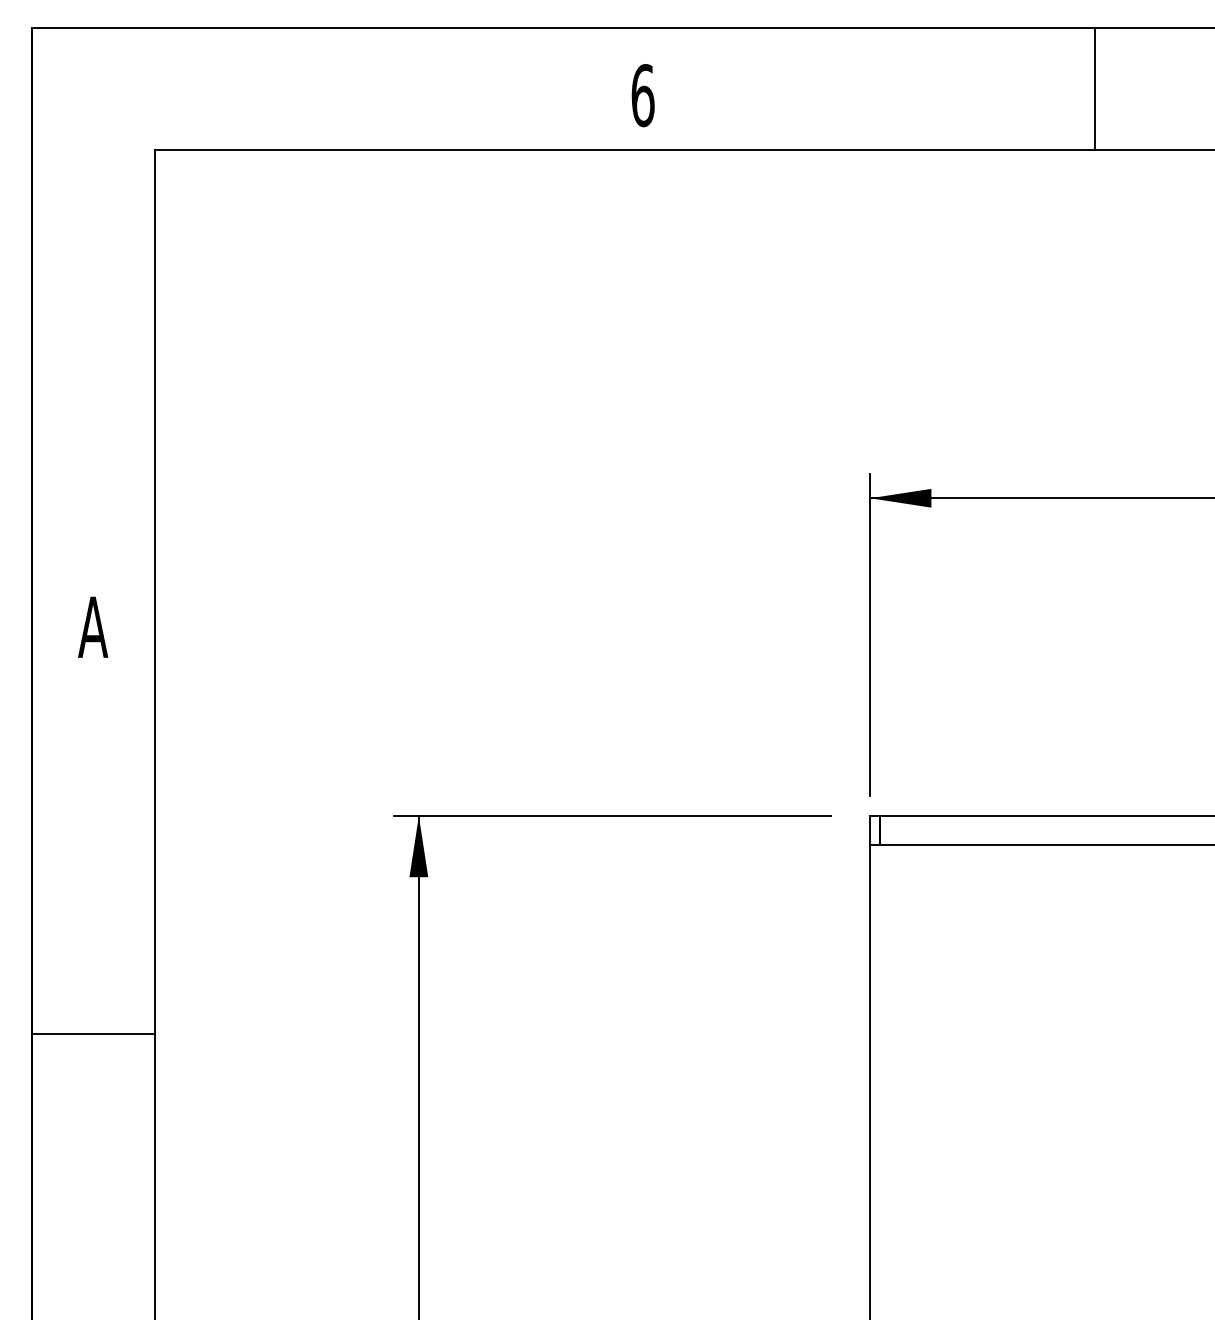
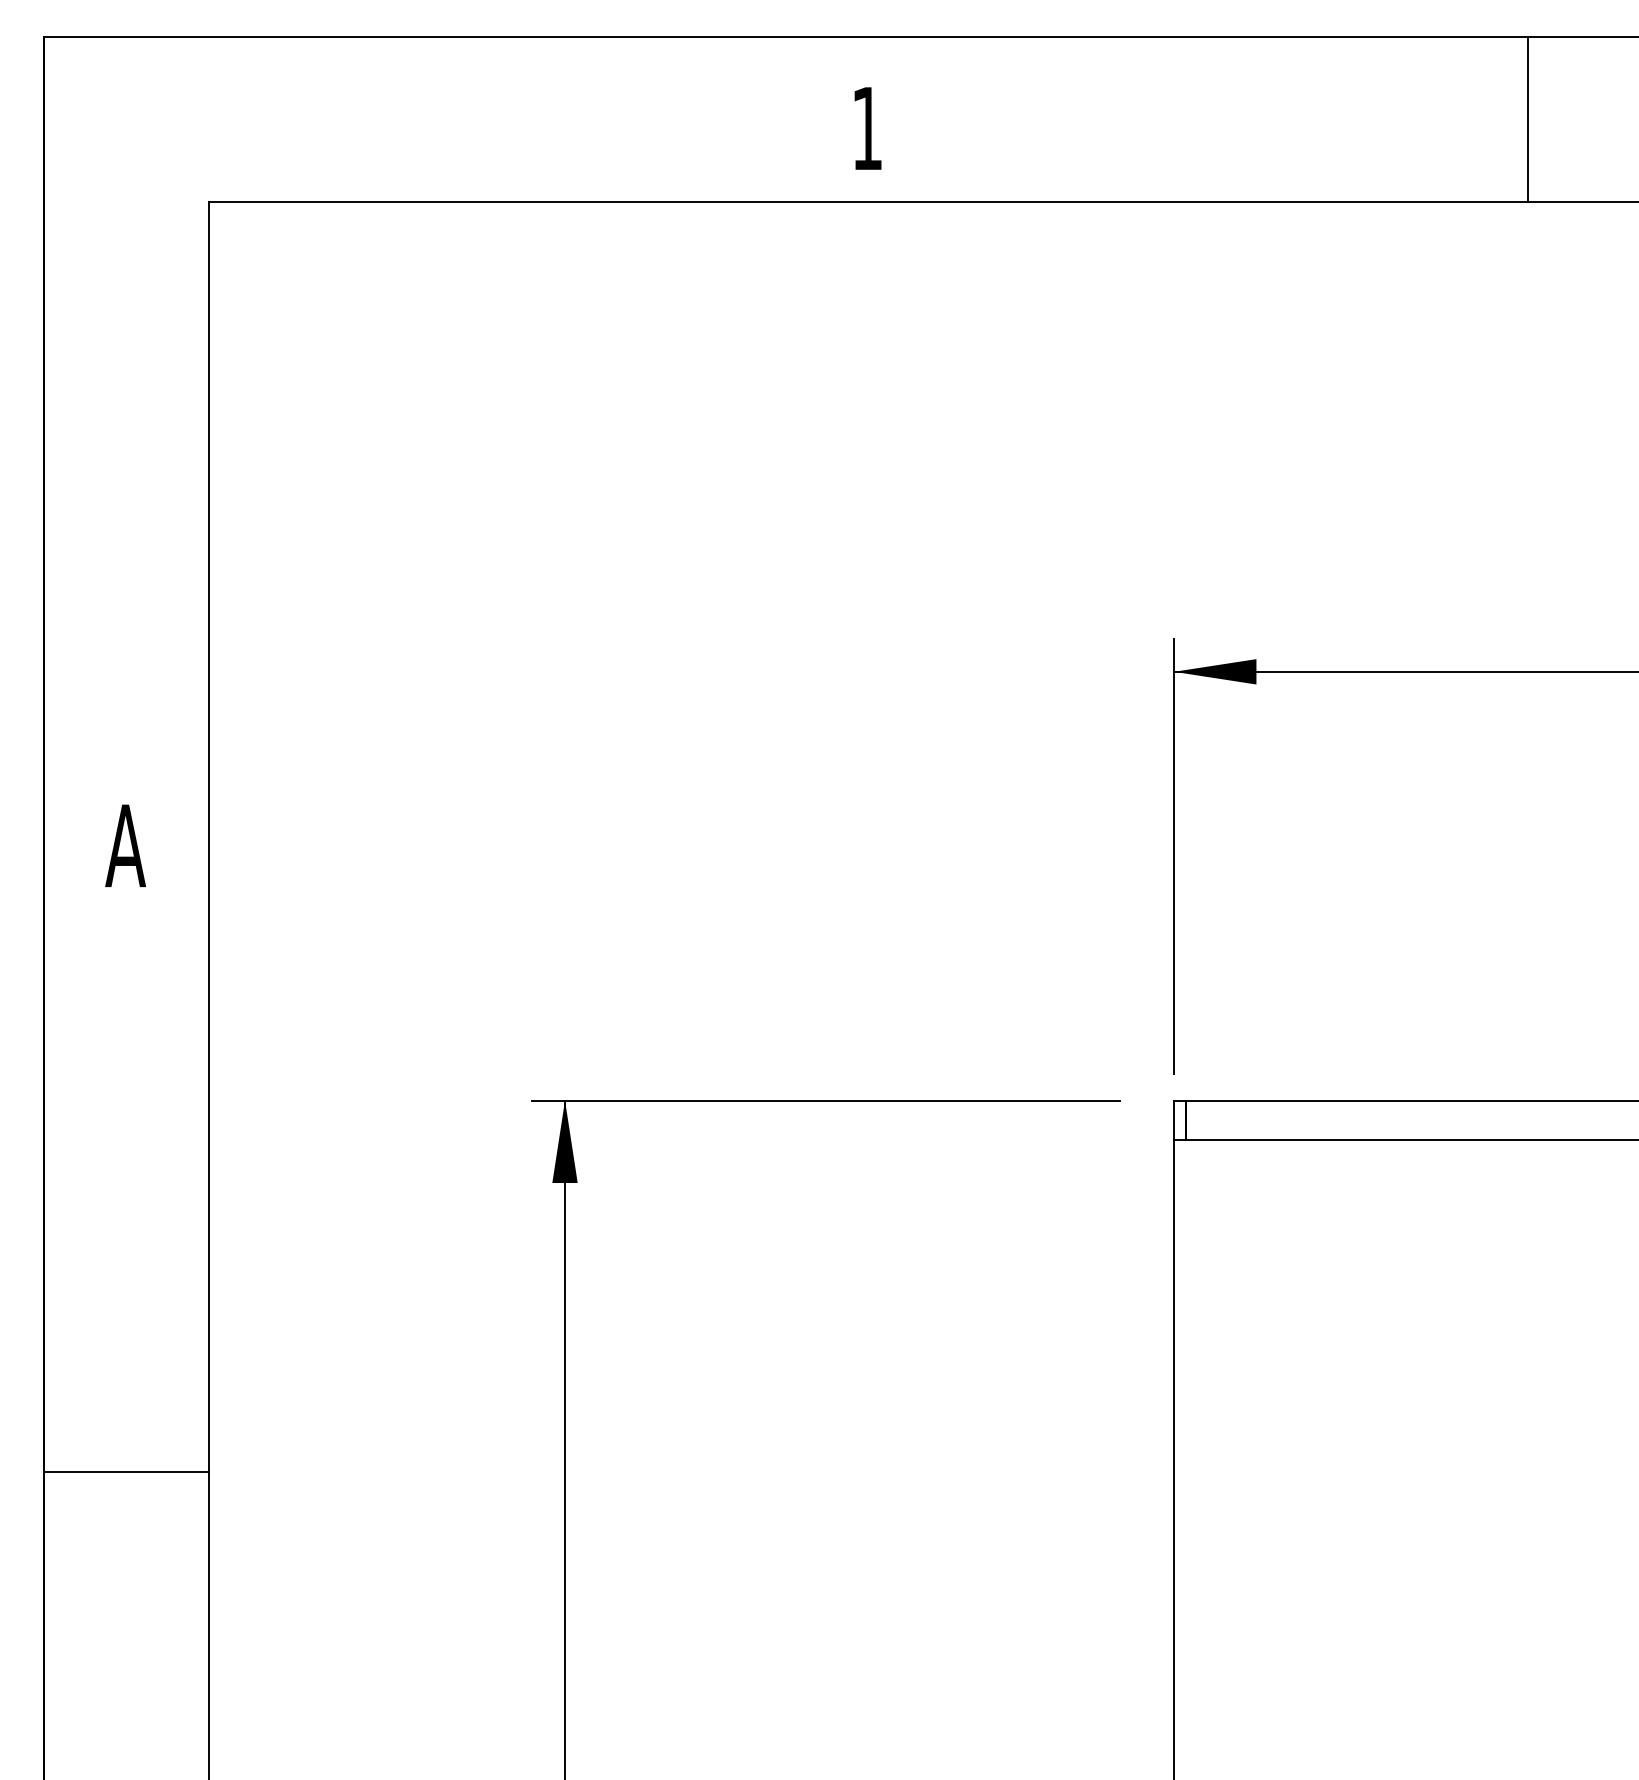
line: (1095, 88) -> (1527, 118), moved
text: (643, 95) -> (867, 128), 6 -> 1
line: (93, 1033) -> (125, 1471), moved

